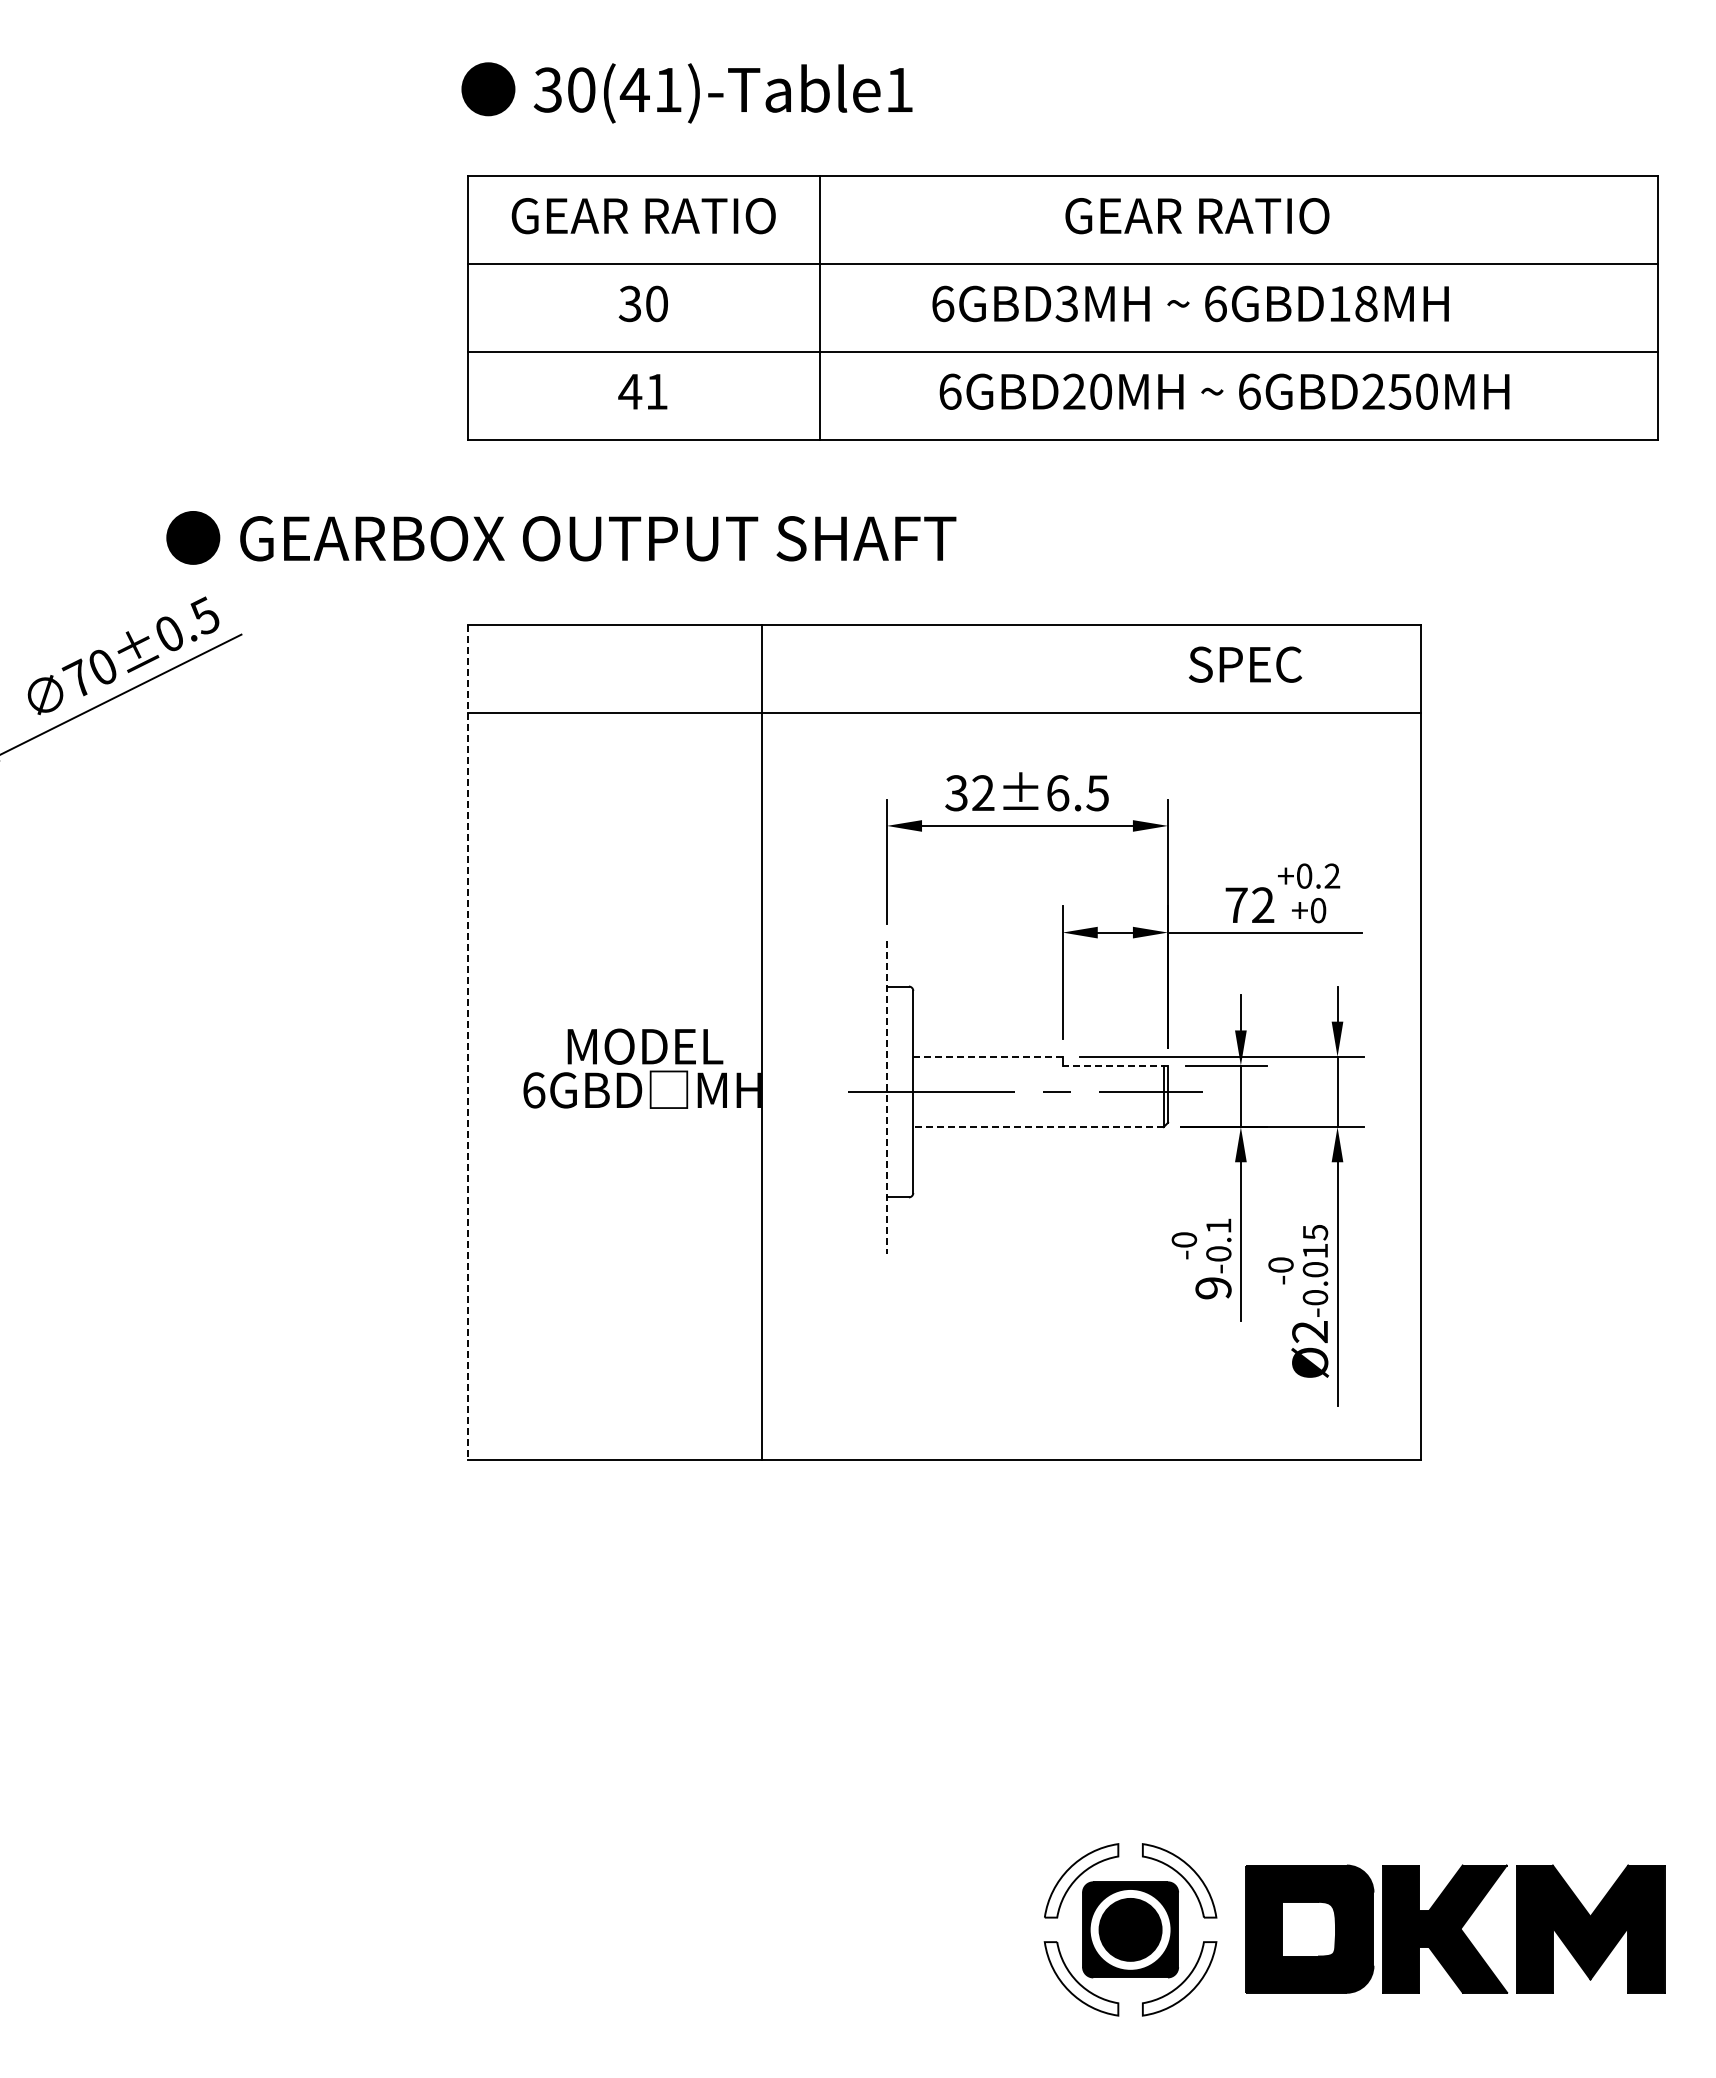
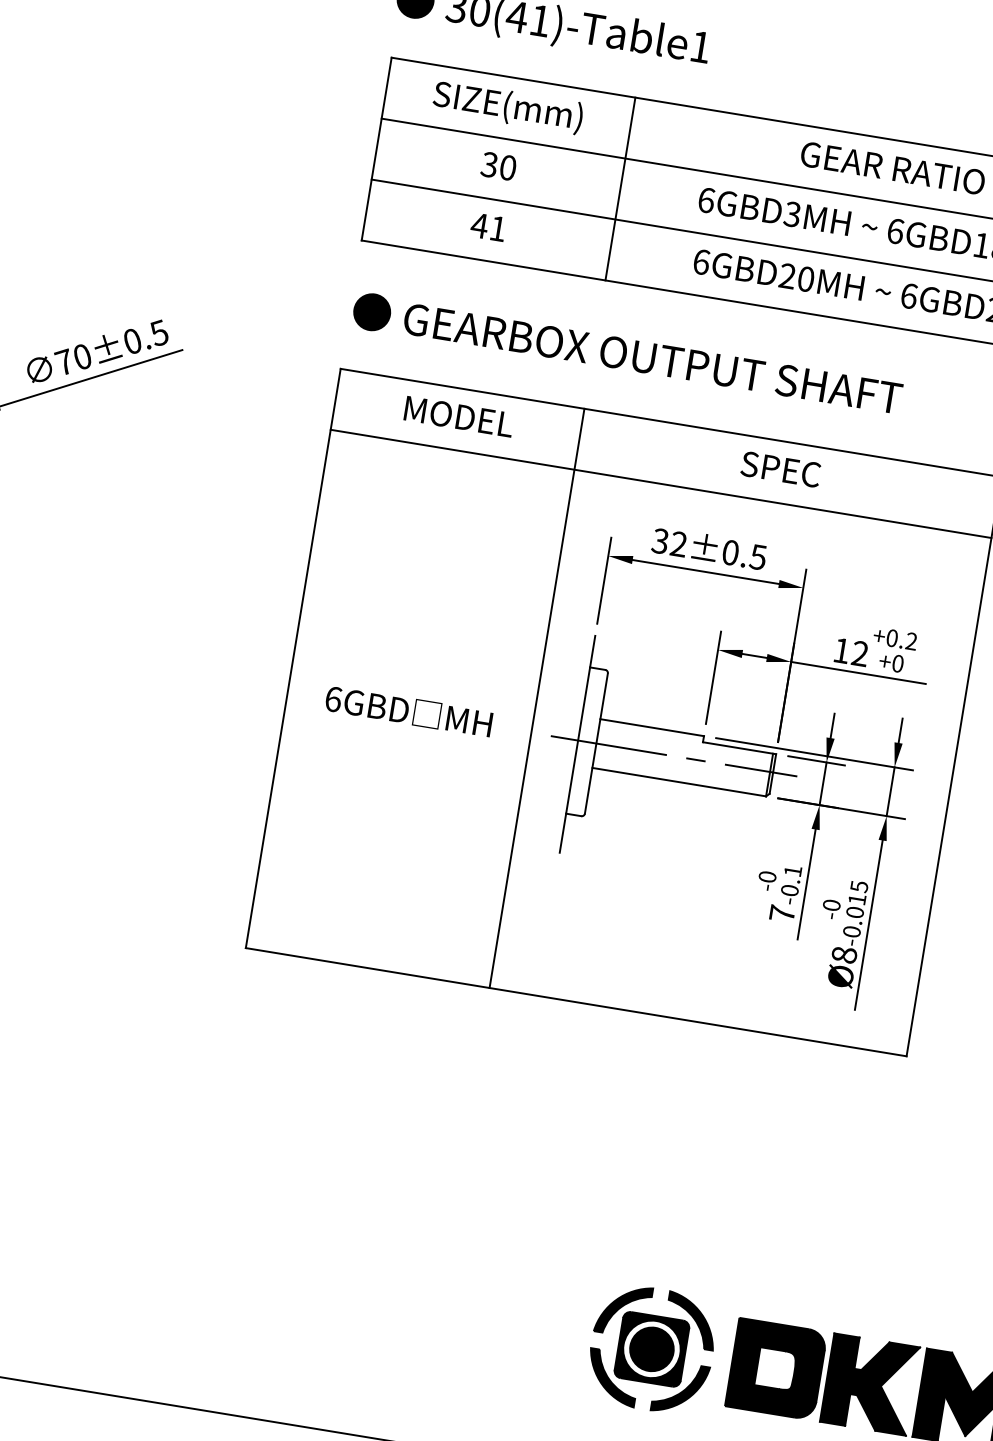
text: (643, 218) -> (508, 107), GEAR RATIO -> SIZE(mm)
text: (561, 537) -> (627, 353), moved
text: (1244, 664) -> (780, 469), moved
text: (1058, 793) -> (731, 553), 32±6.5 -> 32±0.5
text: (1236, 904) -> (841, 650), 72 -> 12
line: (761, 1041) -> (537, 697), moved
line: (468, 1042) -> (293, 658), dashed -> solid
text: (645, 1046) -> (459, 416), moved
line: (987, 1056) -> (651, 727), dashed -> solid
line: (1115, 1065) -> (739, 748), dashed -> solid
line: (886, 1097) -> (577, 744), dashed -> solid
line: (1038, 1127) -> (679, 782), dashed -> solid
text: (1213, 1288) -> (782, 913), 9 -> 7
text: (1310, 1331) -> (844, 954), Ø2 -> Ø8
fill: (1081, 1880) -> (623, 1309), added
fill: (1179, 1880) -> (691, 1320), added
fill: (1081, 1978) -> (612, 1377), added
fill: (1179, 1978) -> (680, 1388), added

